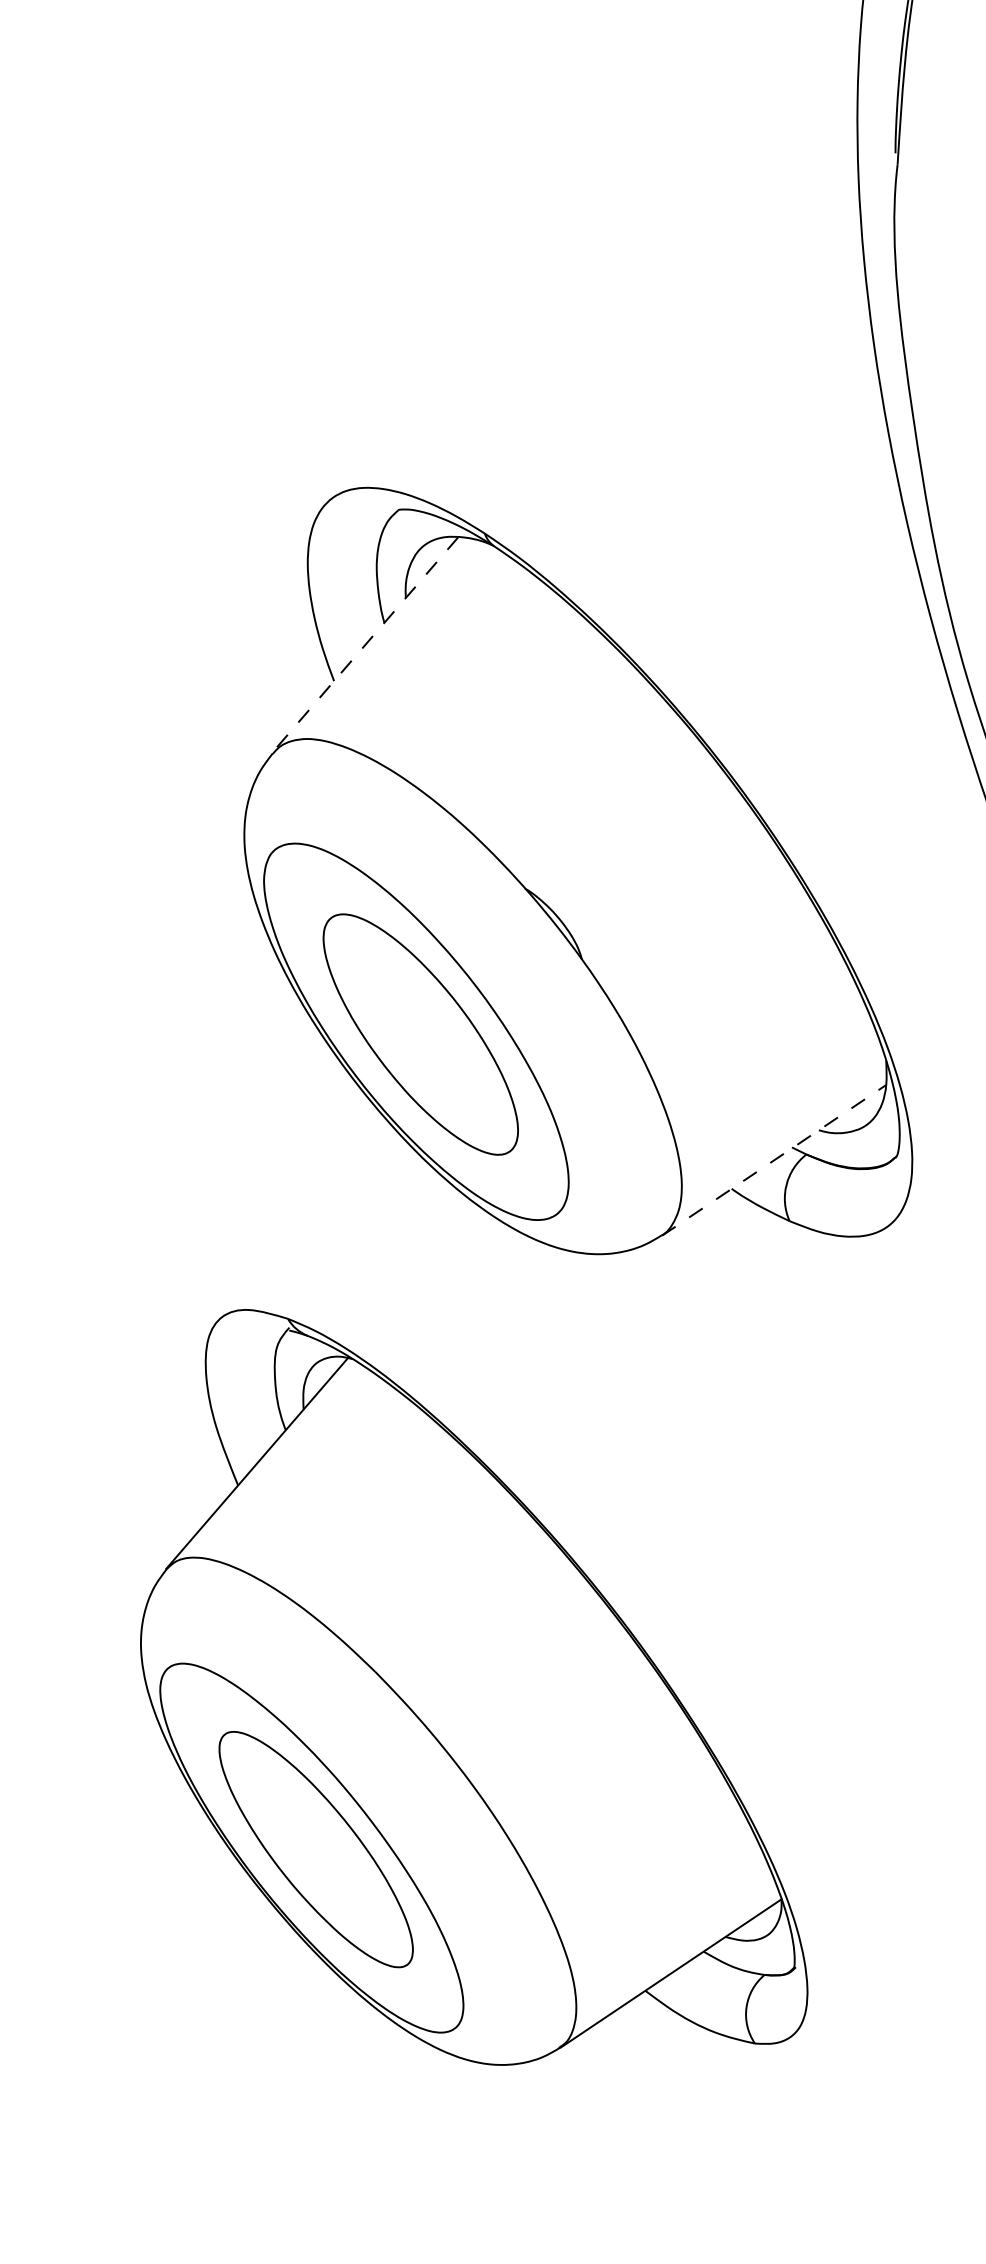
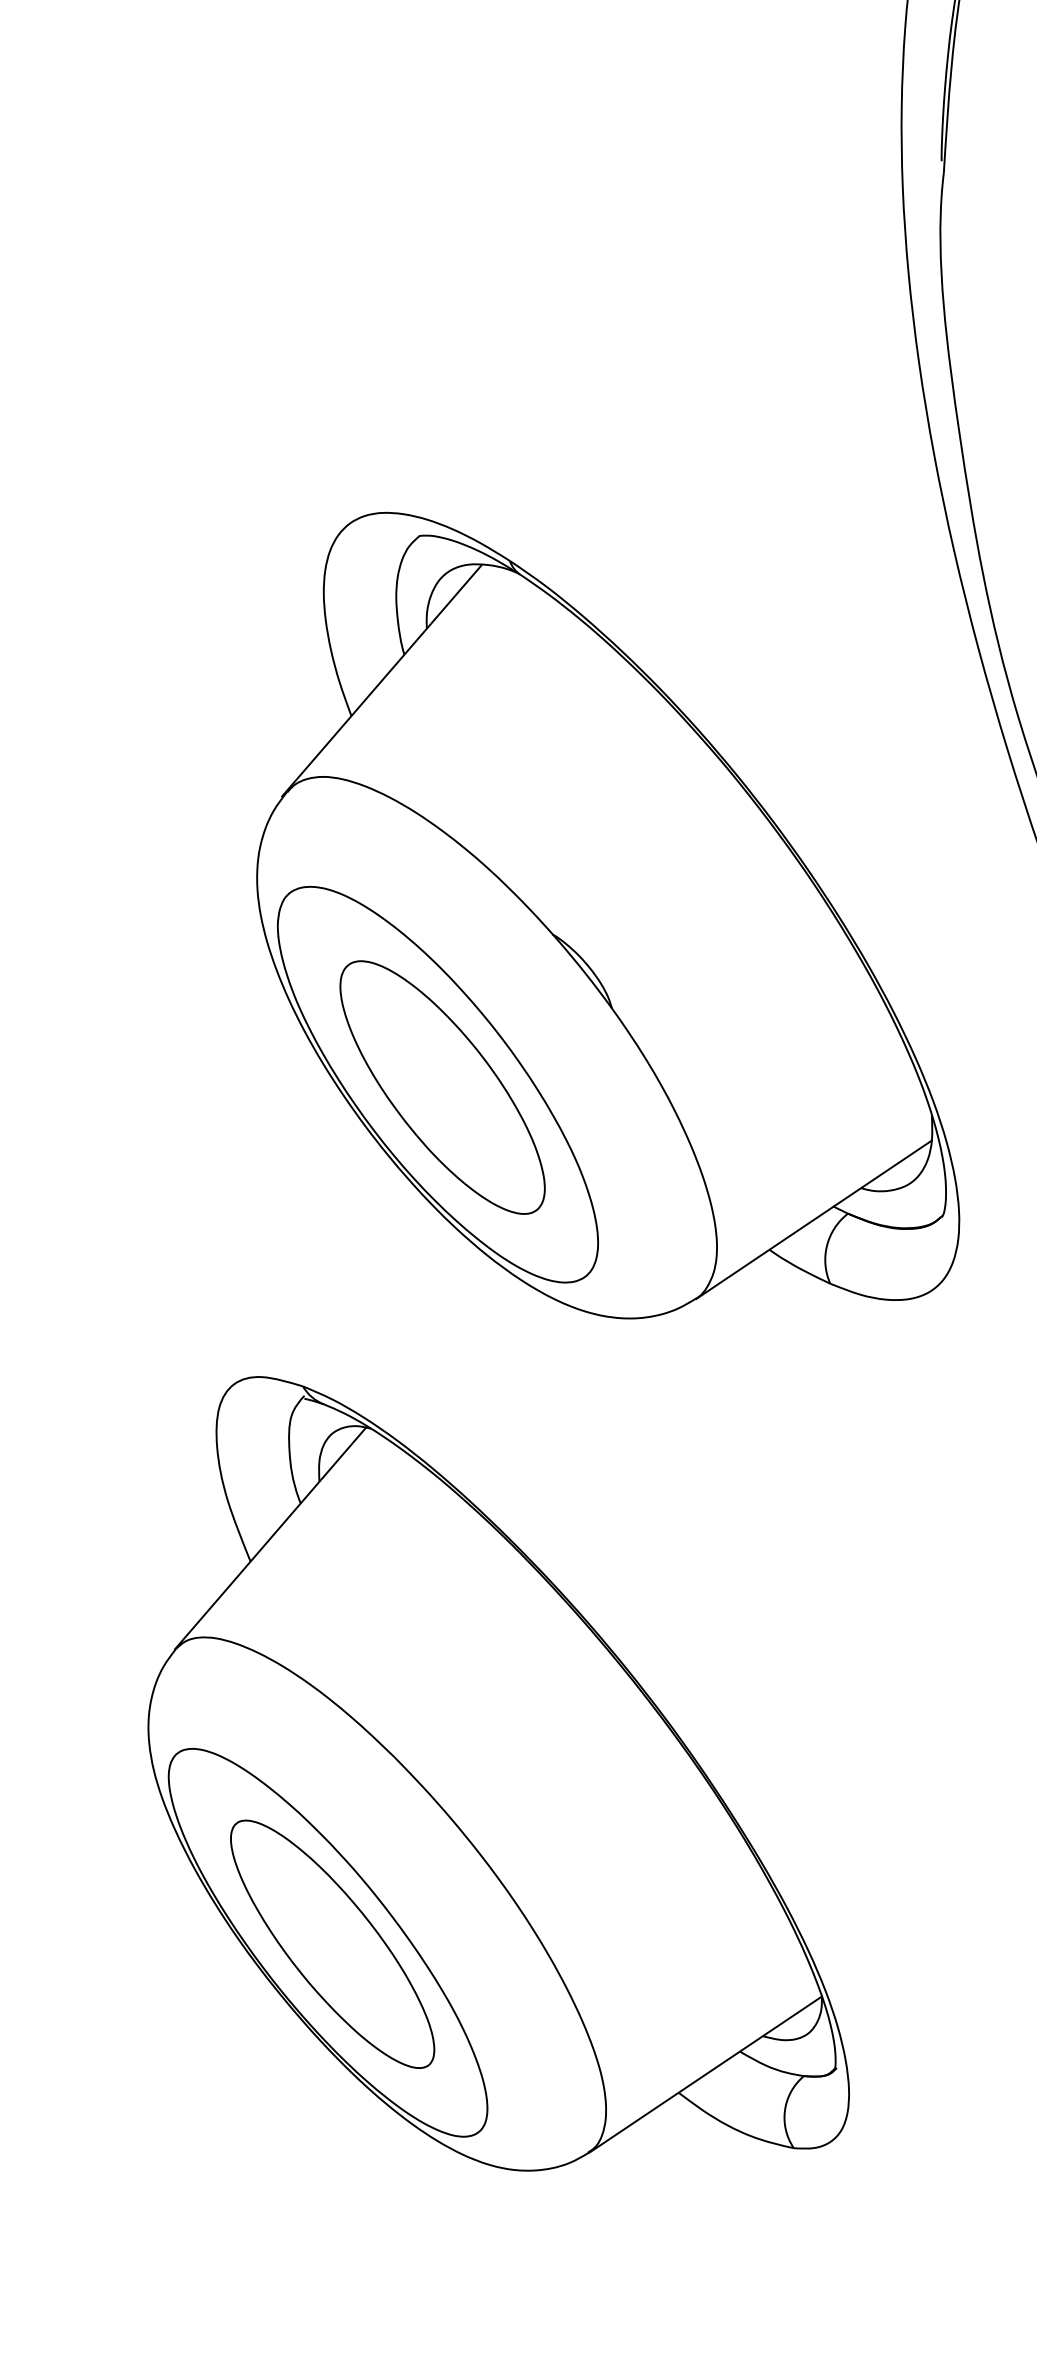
line: (362, 647) -> (381, 680), dashed -> solid
line: (773, 1160) -> (813, 1219), dashed -> solid

